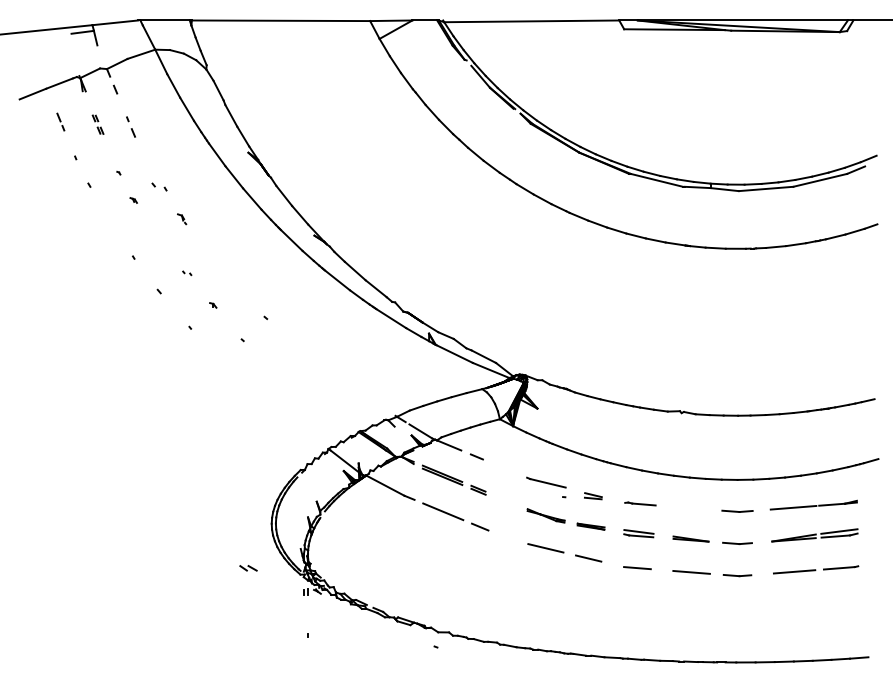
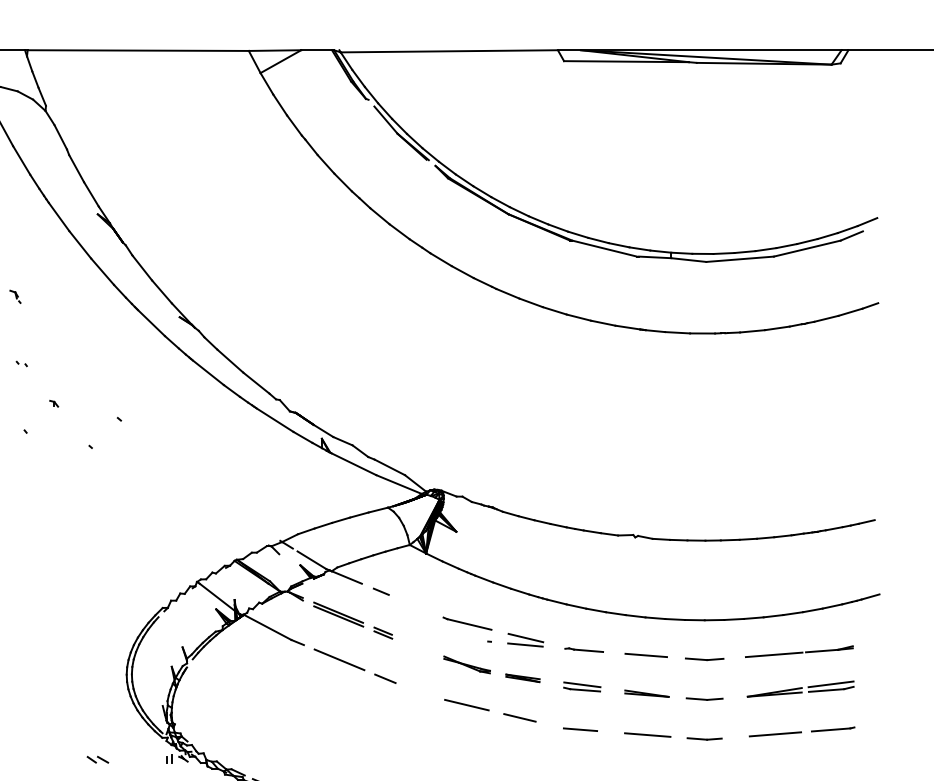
part: (593, 496) -> (525, 640), size x1.67
line: (690, 507) -> (646, 654), added
part: (248, 568) -> (97, 759), moved

